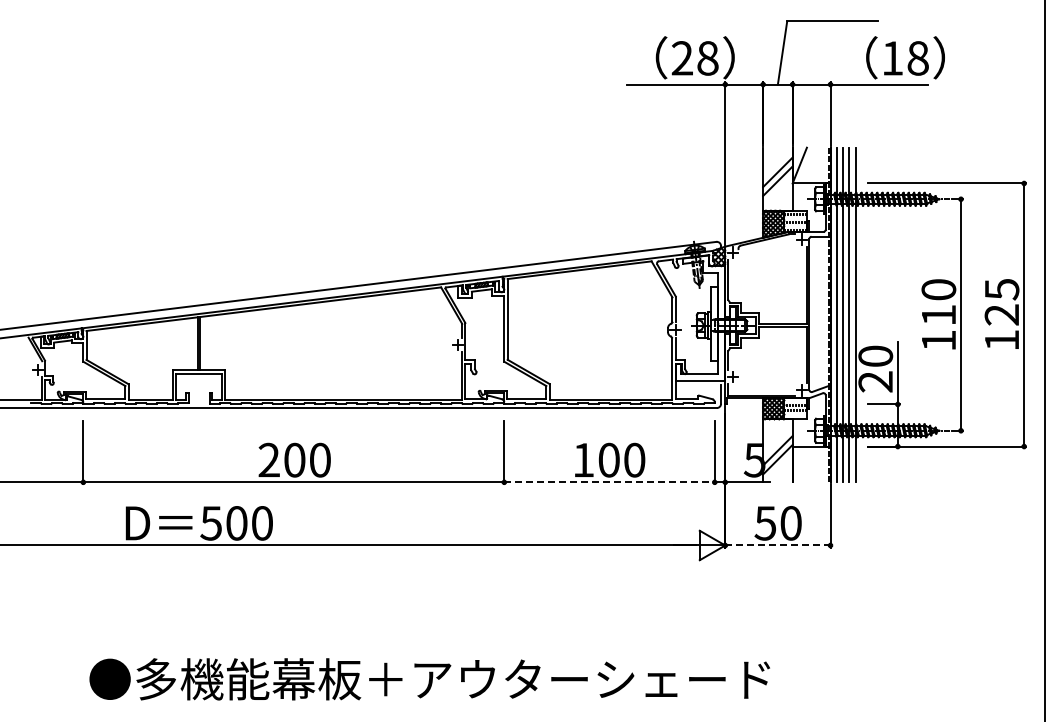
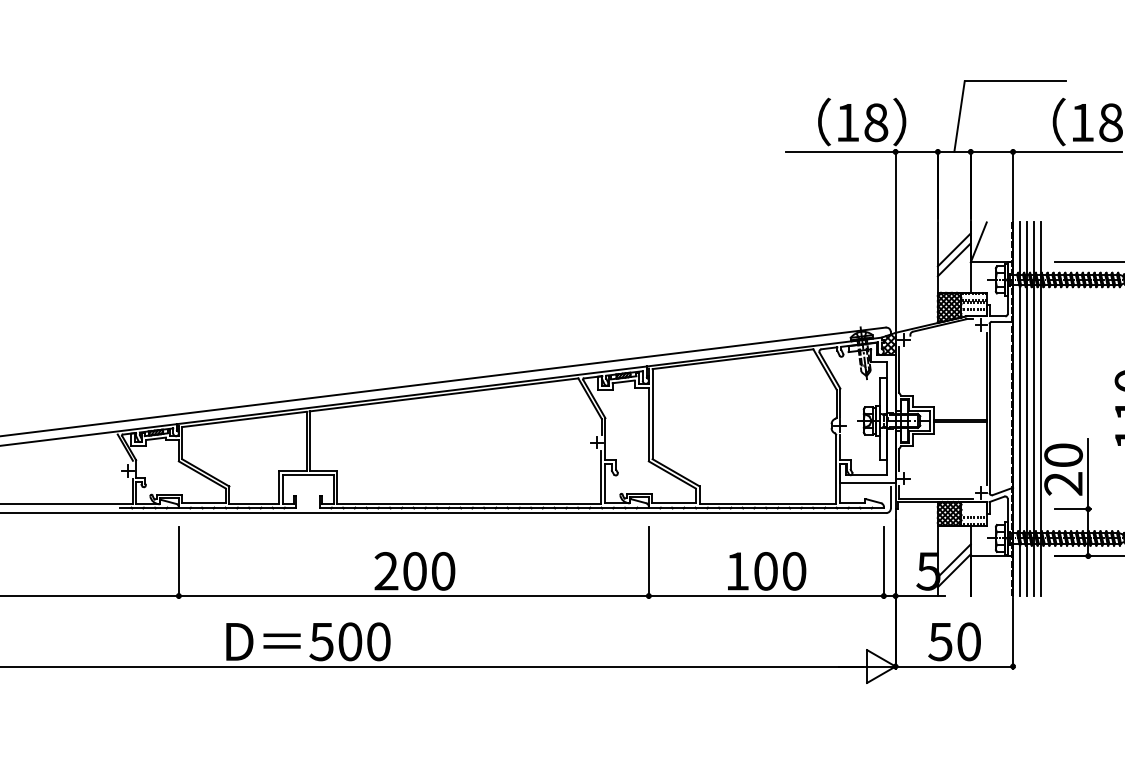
text: (681, 58) -> (846, 122), 28 -> 18
line: (610, 482) -> (767, 596), dashed -> solid
line: (777, 545) -> (953, 666), dashed -> solid

